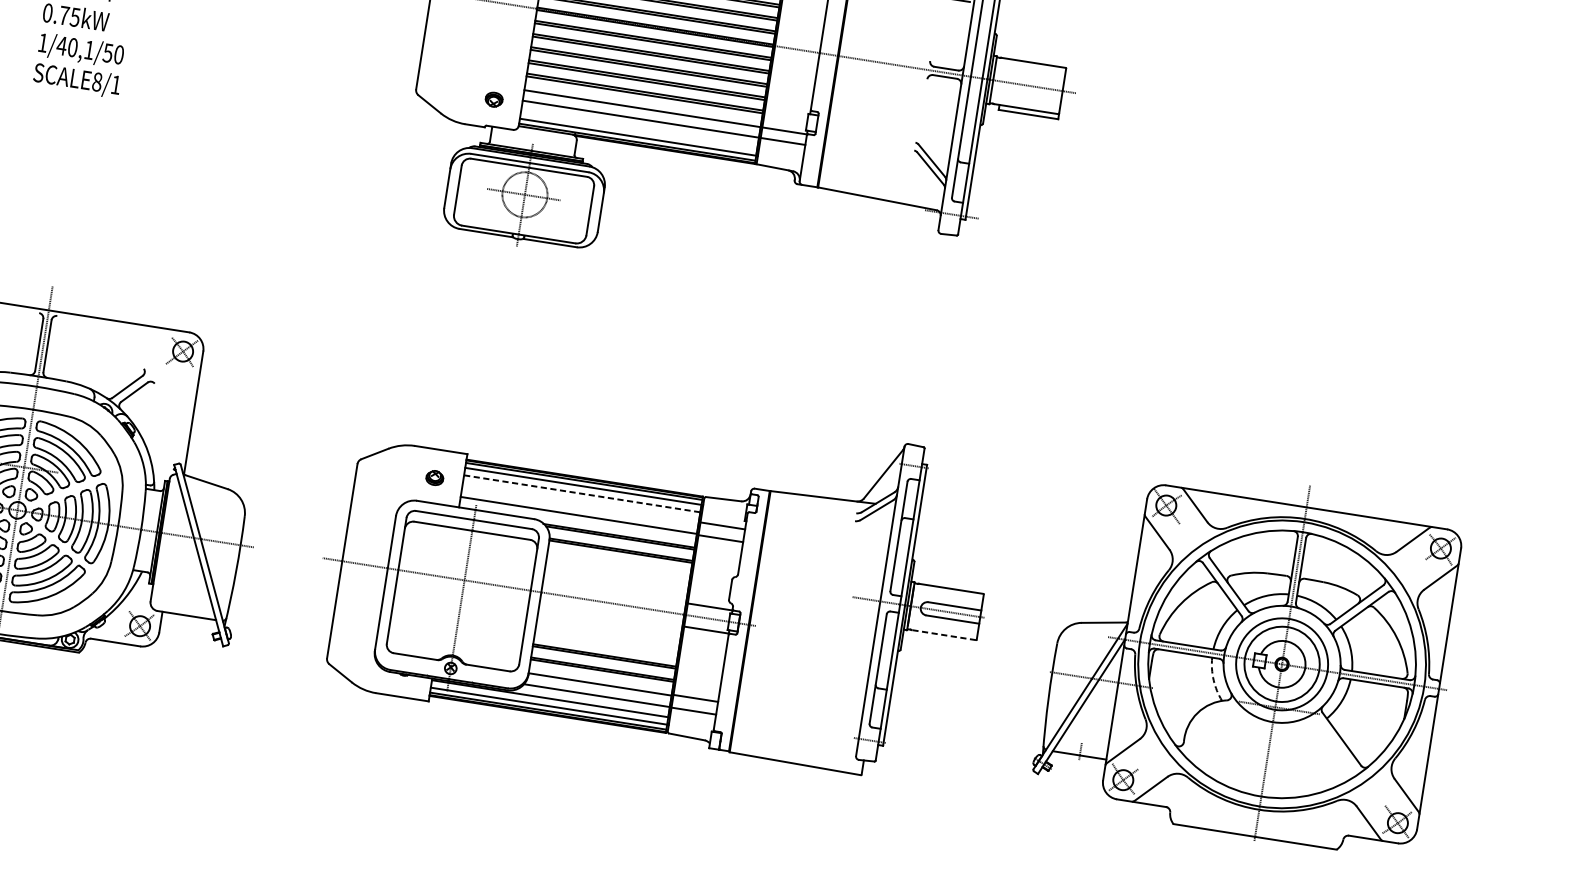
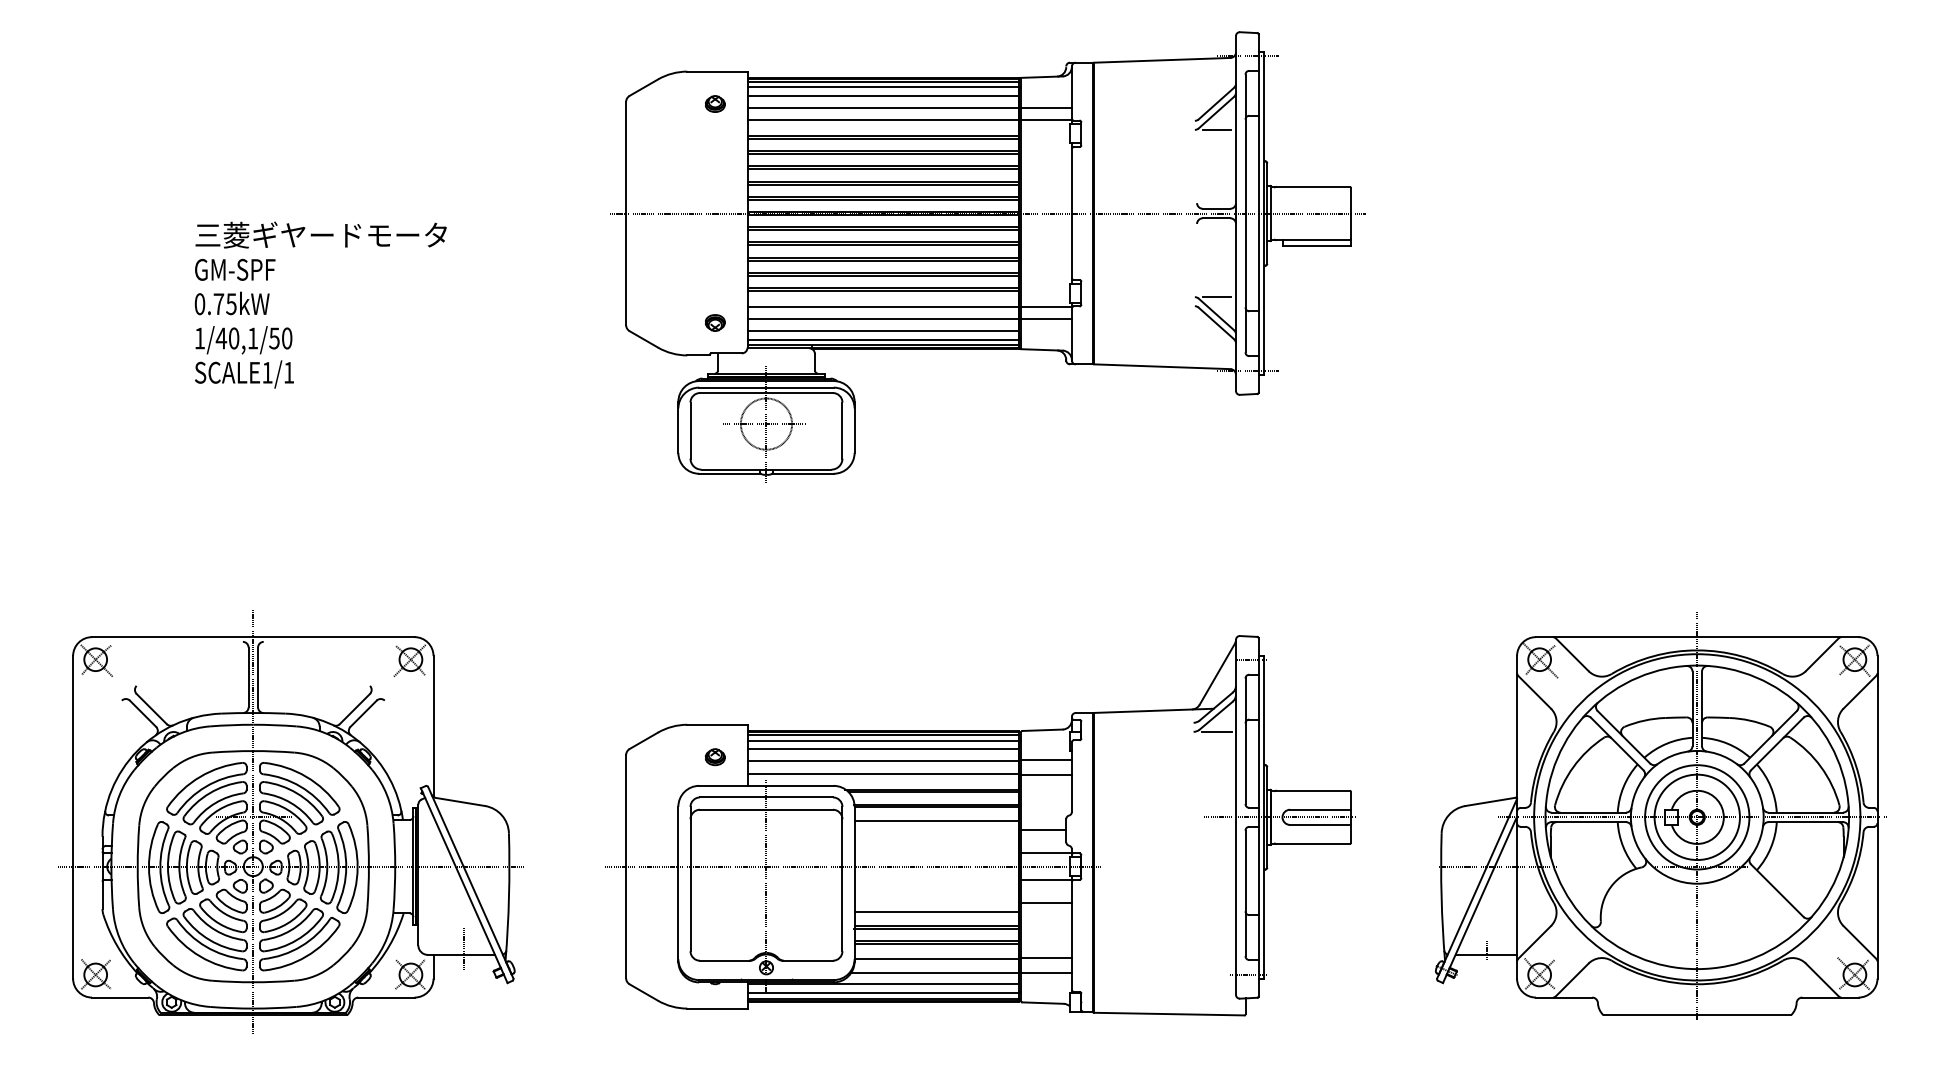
text: (97, 81) -> (267, 372), SCALE8/1 -> SCALE1/1
line: (638, 130) -> (882, 331), added
line: (934, 145) -> (1216, 297), added
line: (582, 494) -> (883, 749), dashed -> solid
line: (580, 503) -> (882, 760), added
line: (875, 524) -> (1216, 731), added
line: (618, 564) -> (936, 821), added
line: (710, 586) -> (1043, 830), added
line: (189, 610) -> (463, 948), added
line: (943, 634) -> (1312, 843), dashed -> solid
line: (606, 643) -> (936, 912), added
line: (702, 649) -> (1045, 902), added
arc: (1213, 679) -> (1623, 846), dashed -> solid

